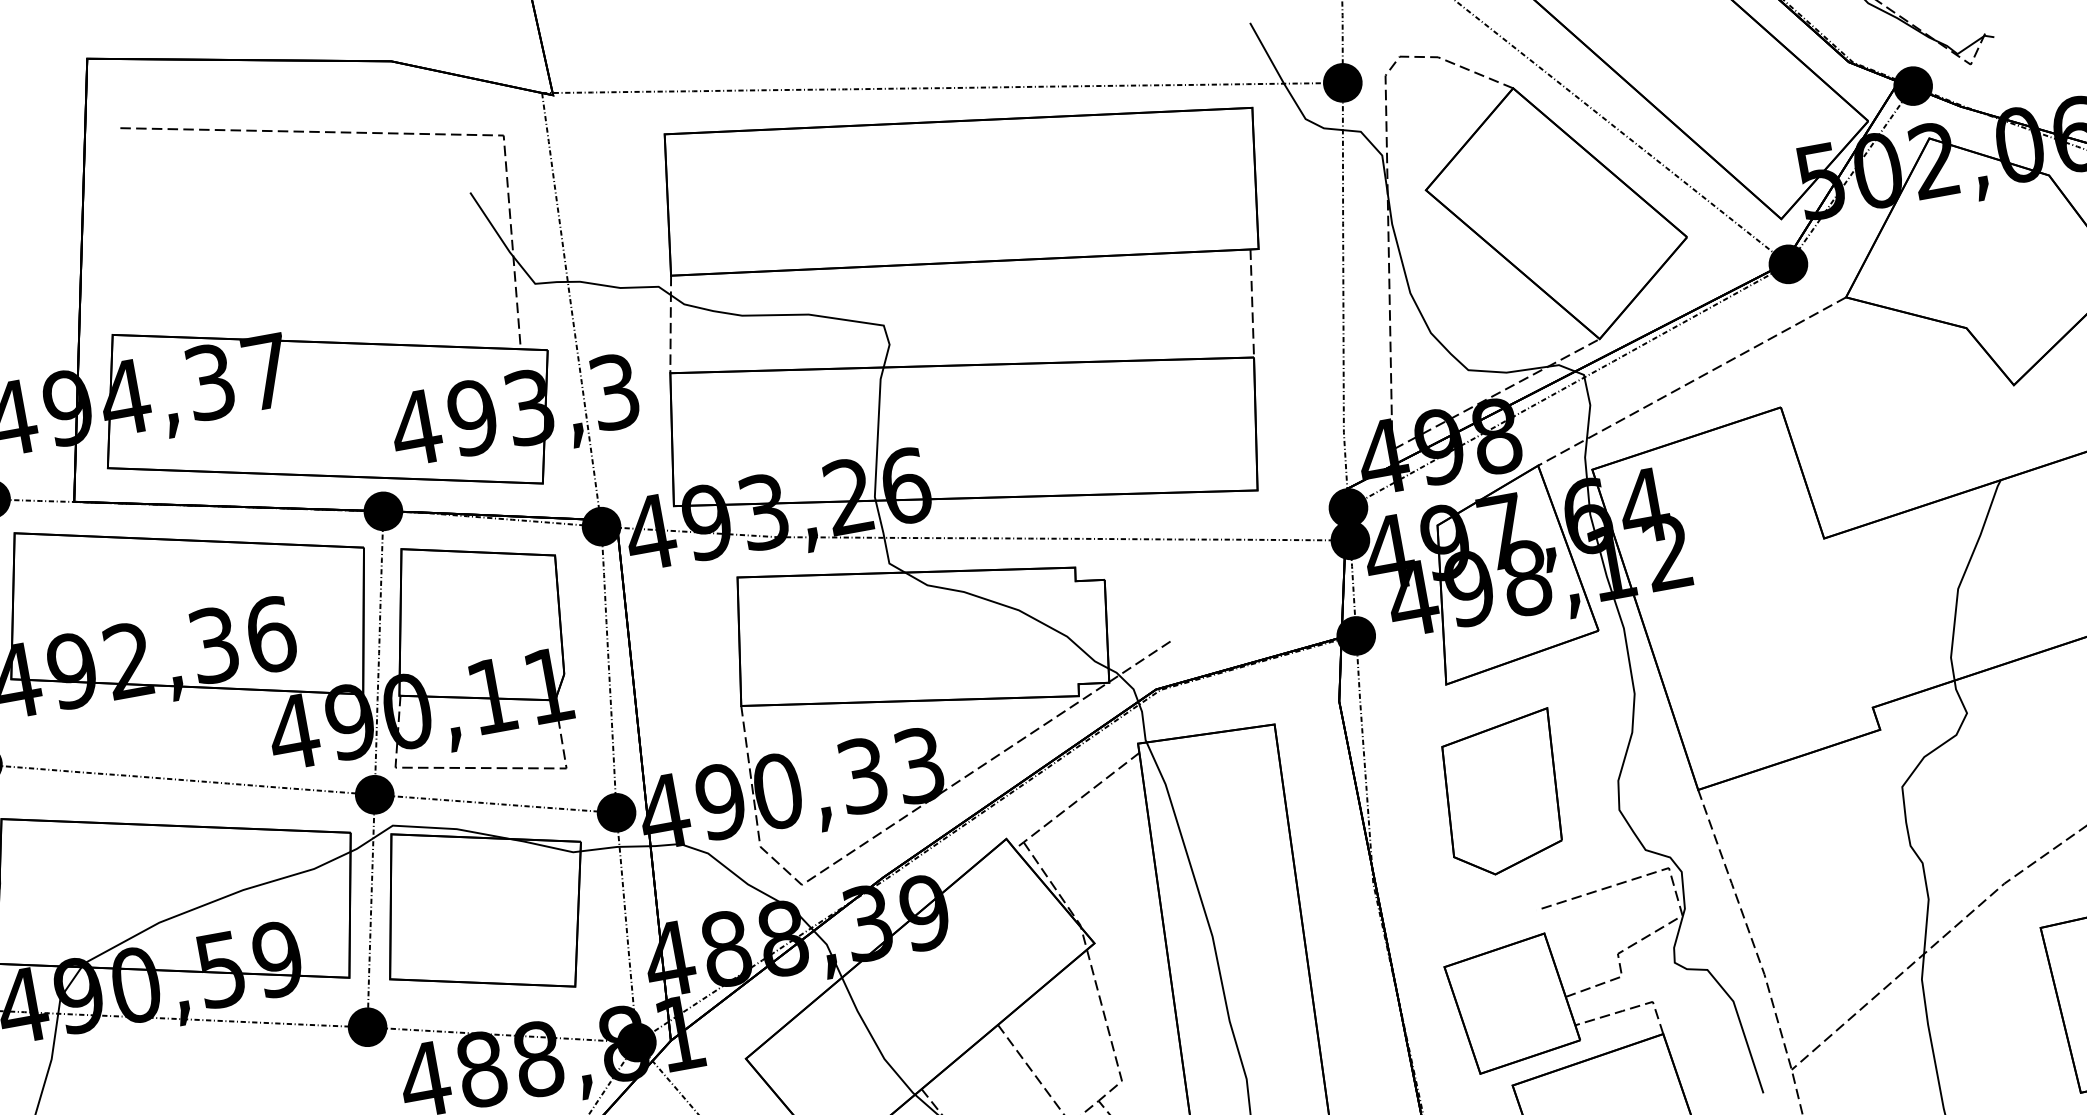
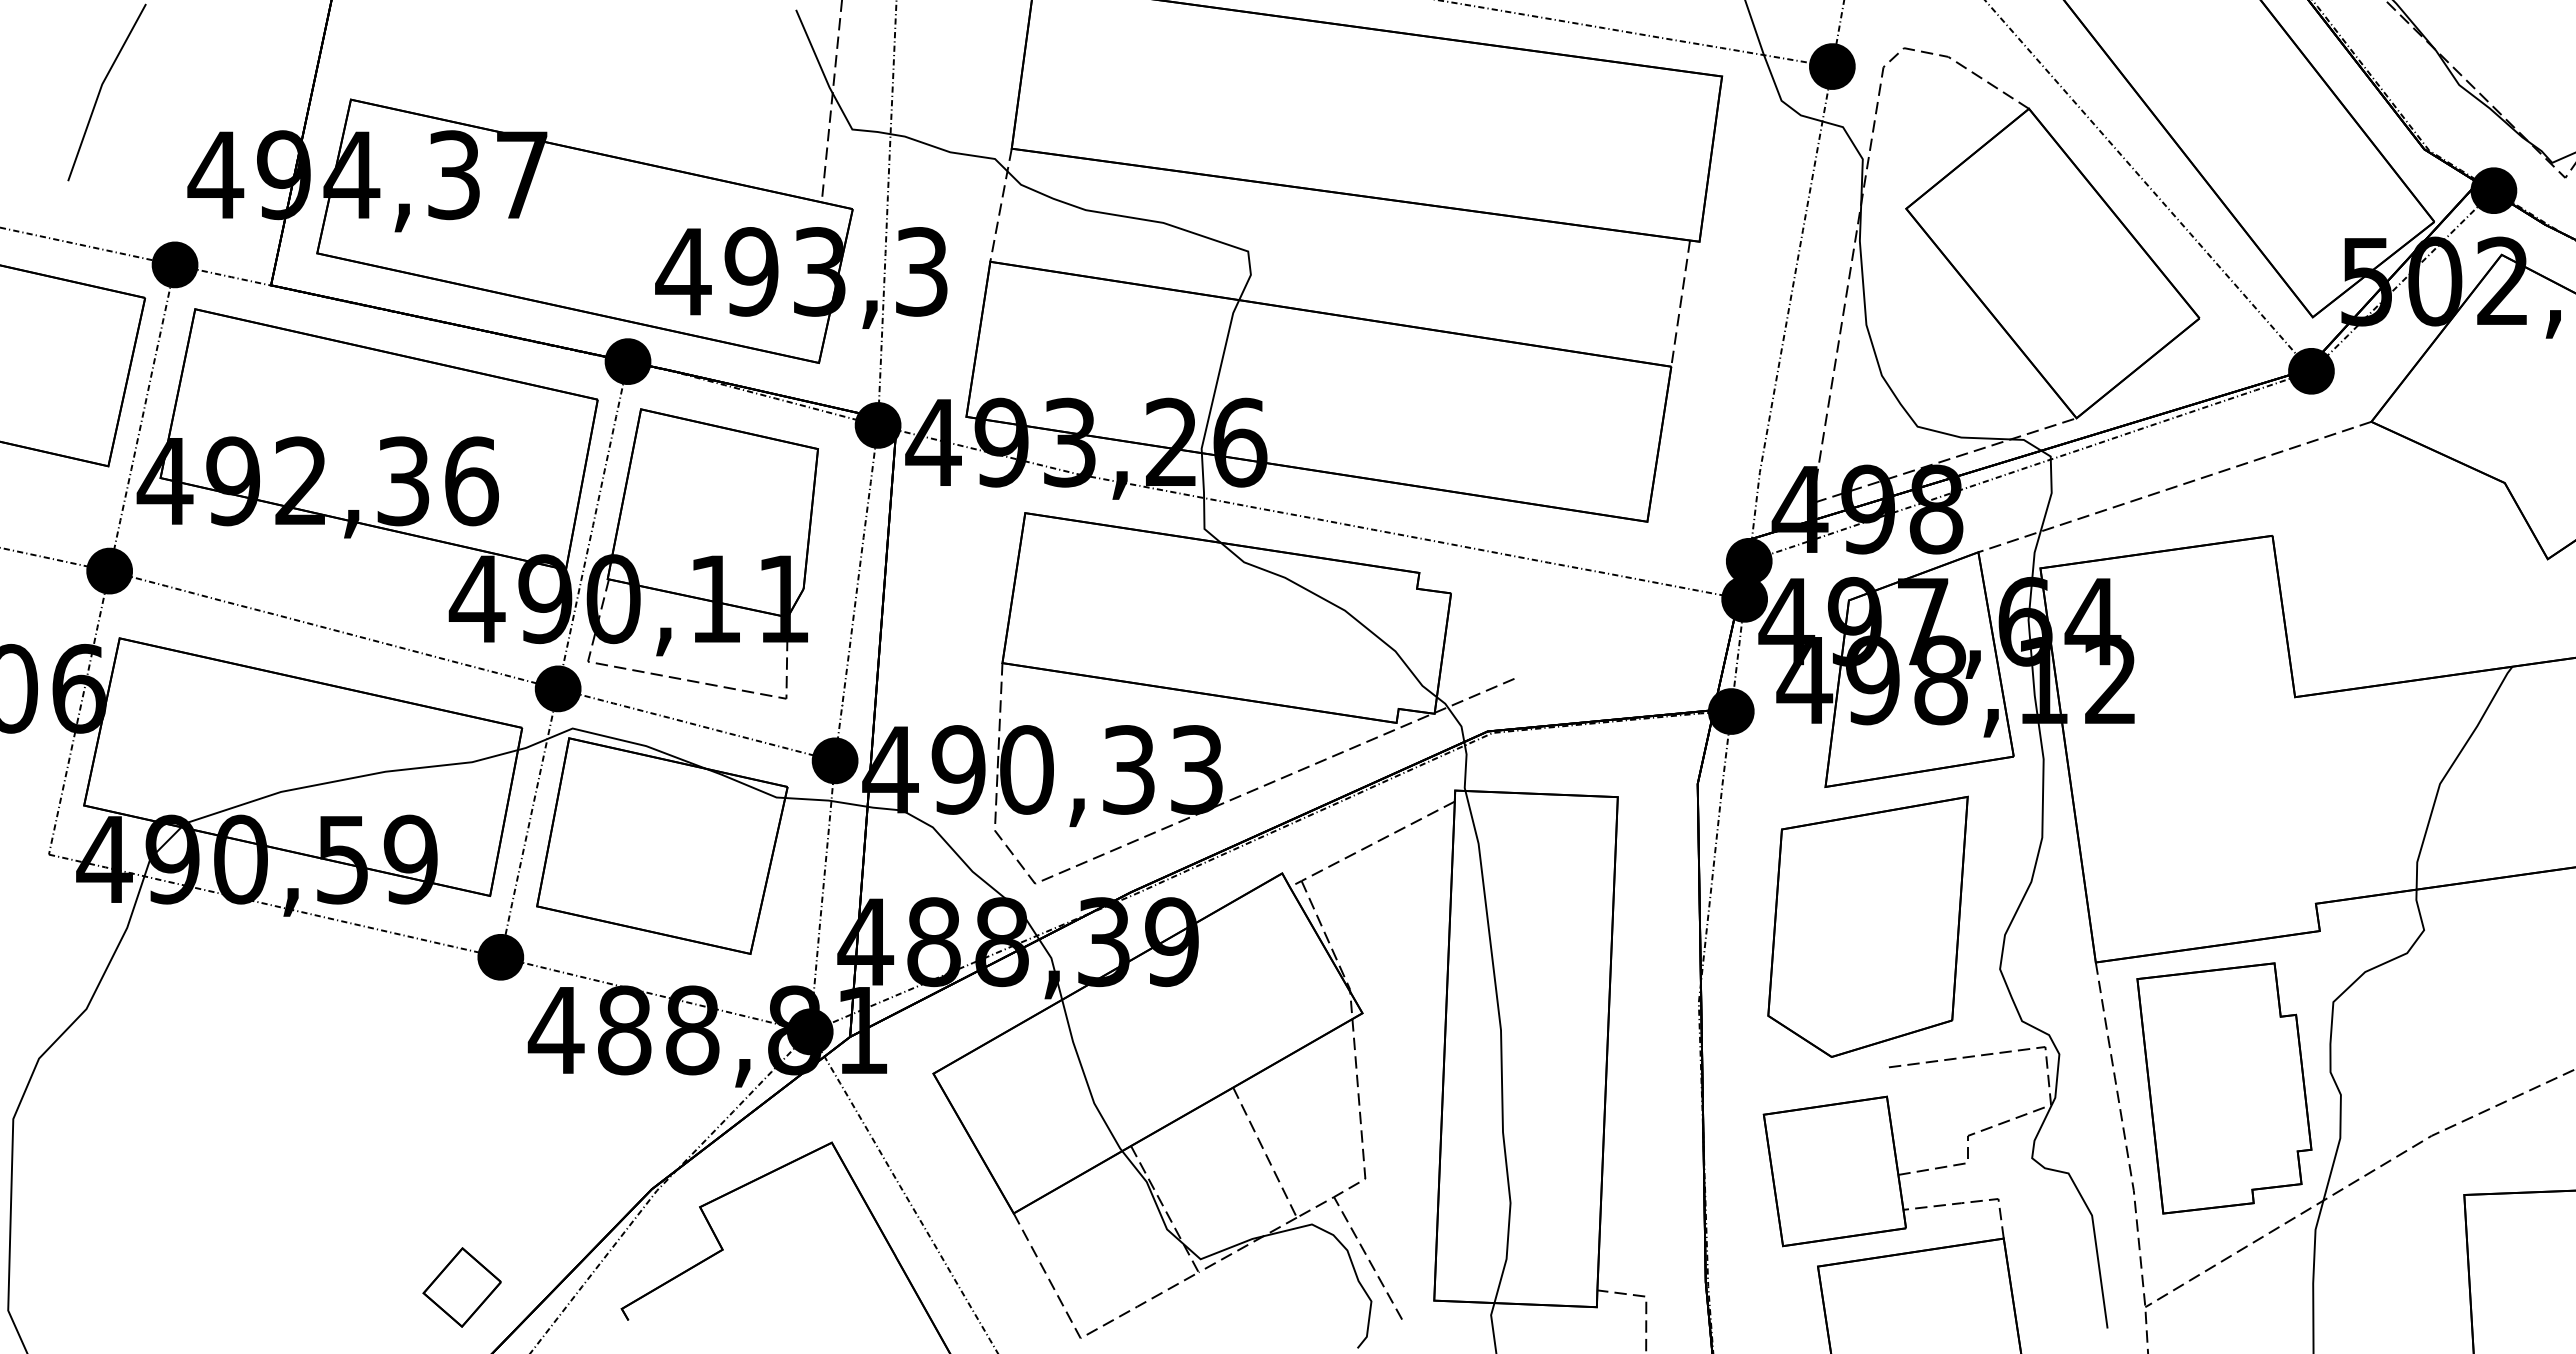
part: (1502, 794) -> (1867, 926), size x1.43
part: (1824, 875) -> (2224, 1088), added

